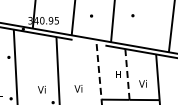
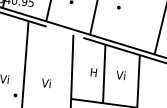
line: (99, 71) -> (72, 66), dashed -> solid
line: (127, 74) -> (104, 73), dashed -> solid
text: (142, 83) -> (120, 74), moved

